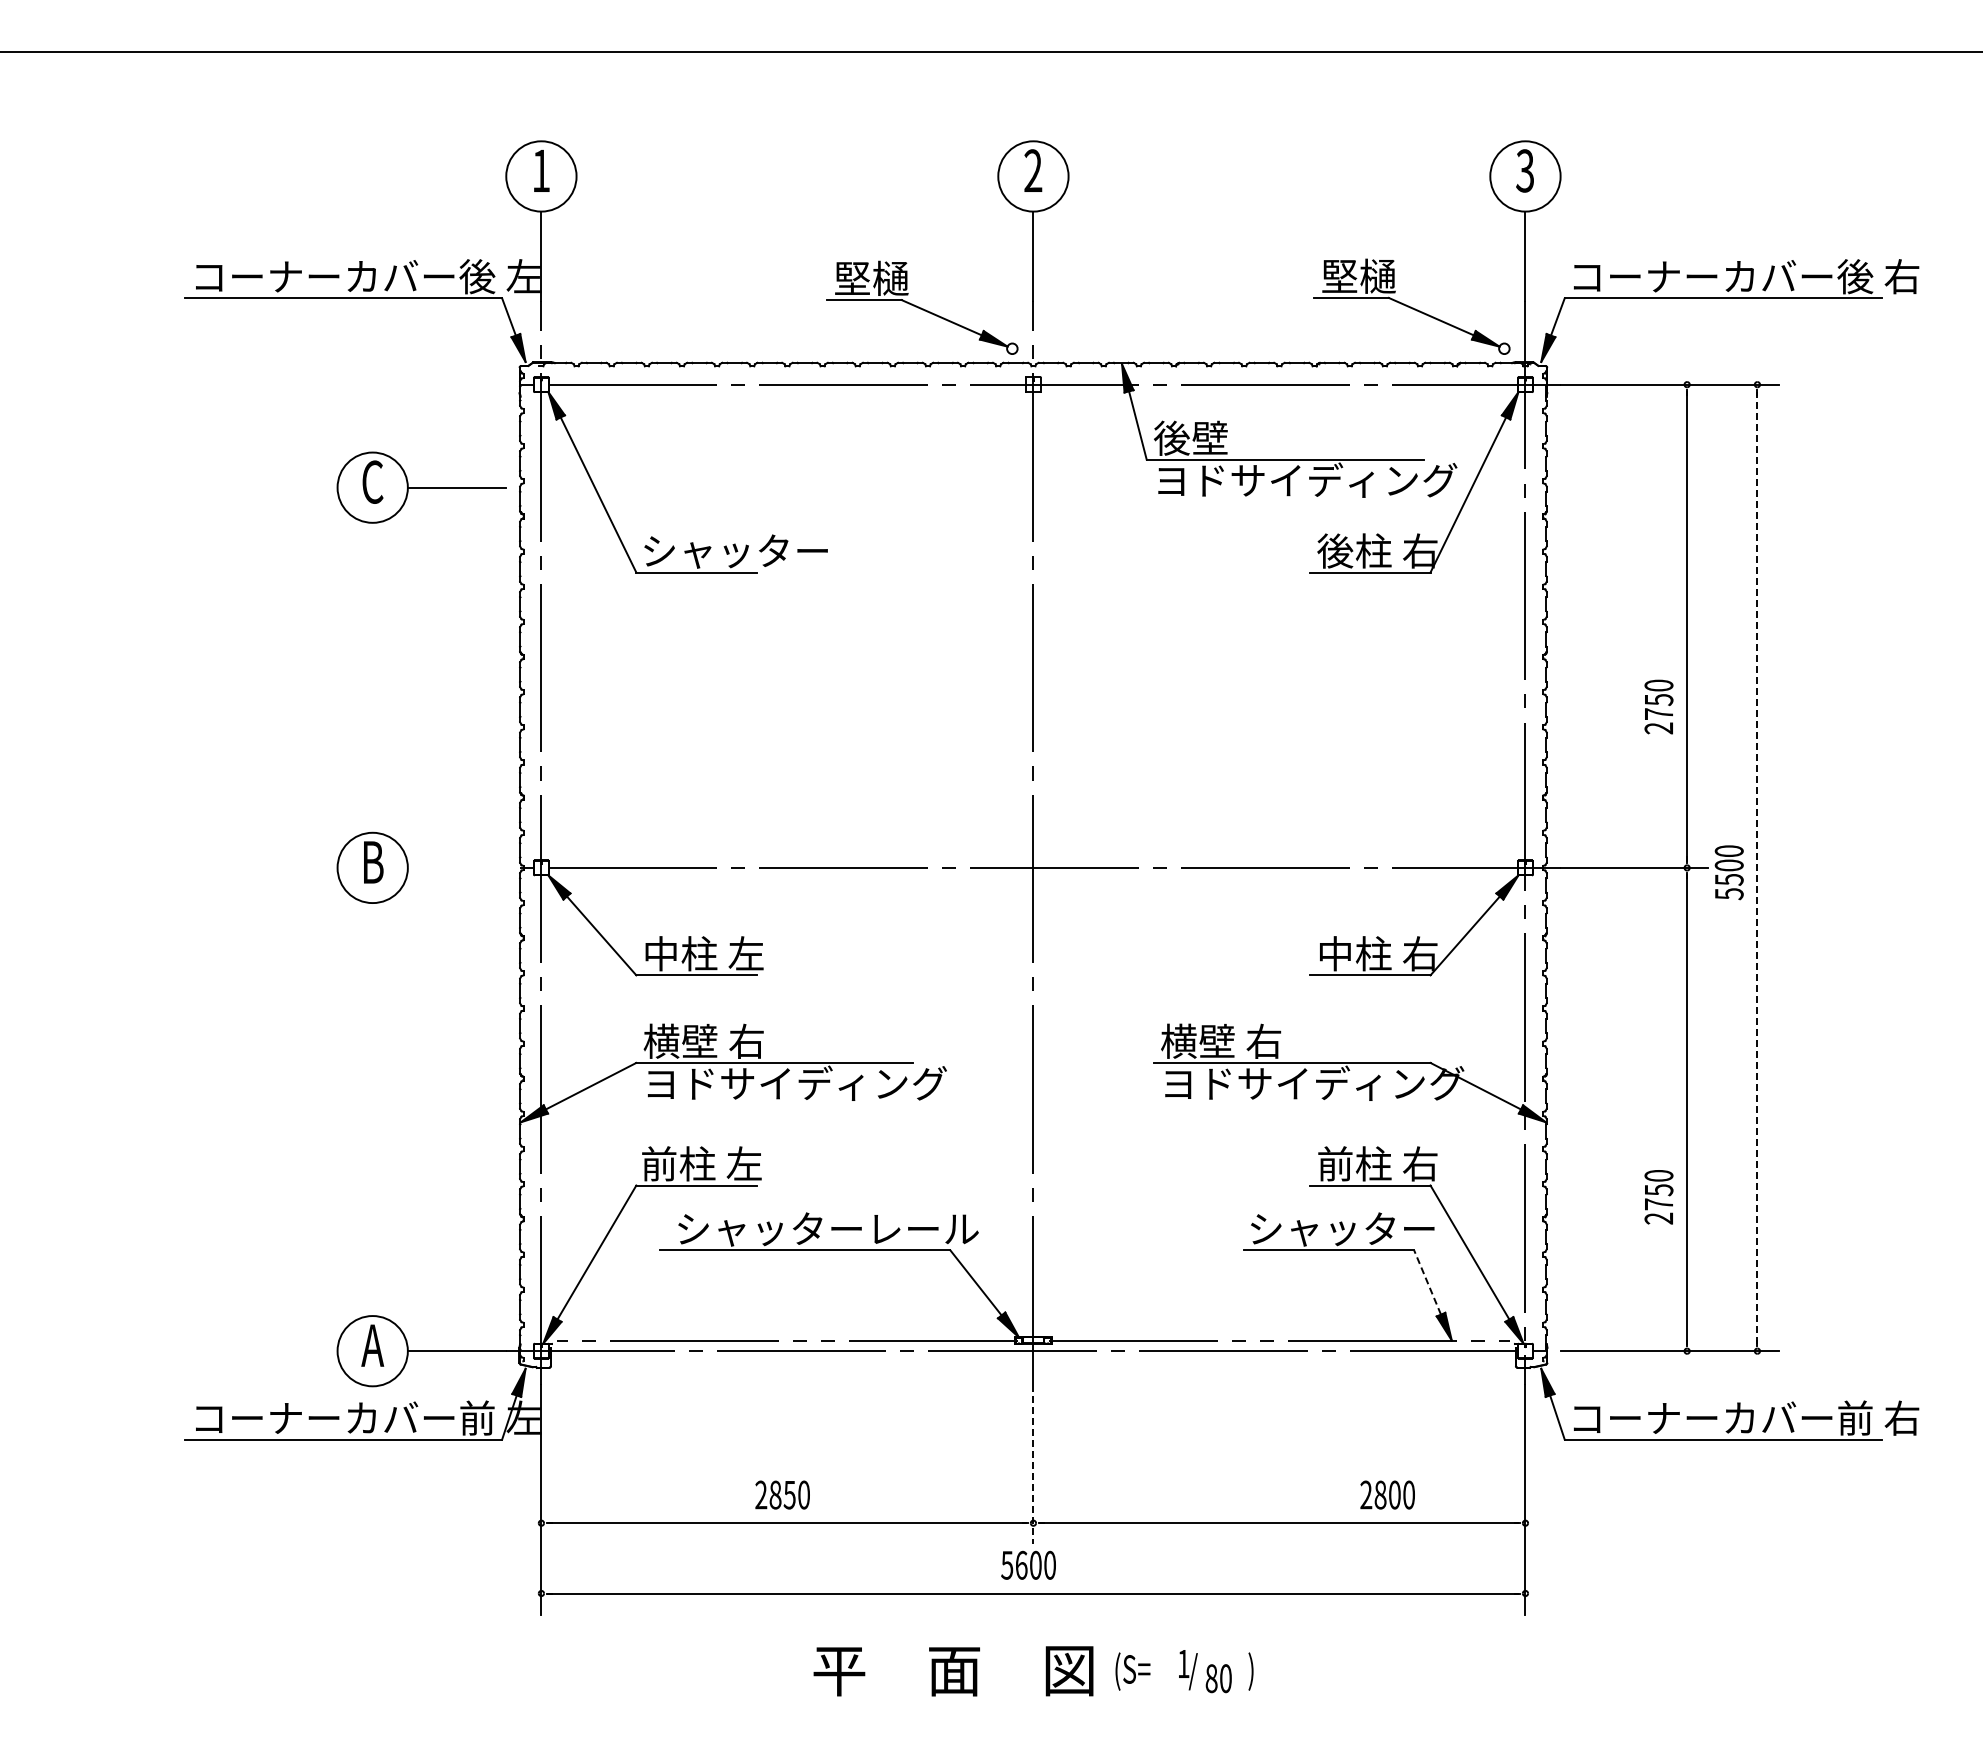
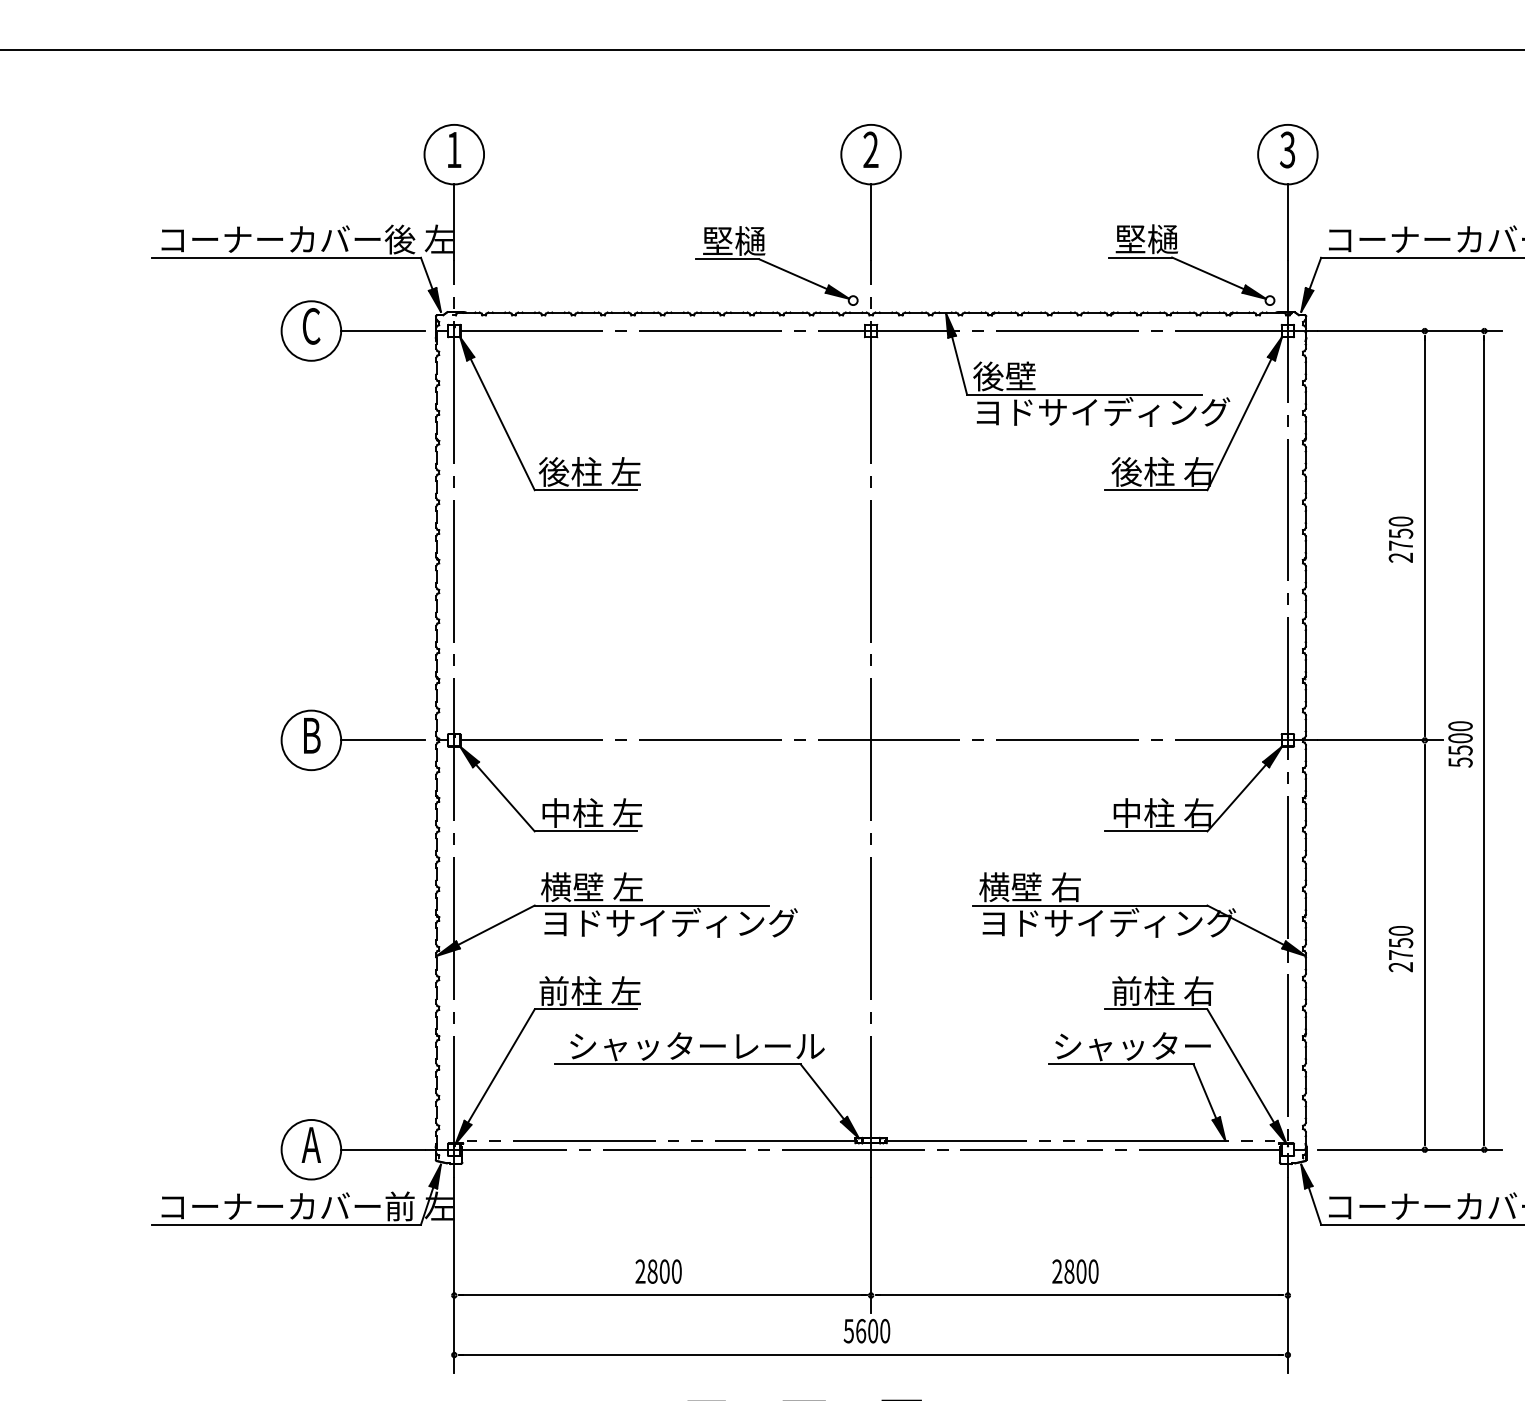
part: (421, 487) -> (352, 330), moved
text: (734, 550) -> (617, 471), シャッター -> 後柱 左
text: (1658, 706) -> (1400, 539), moved
line: (456, 867) -> (382, 740), added
line: (1757, 867) -> (1484, 740), dashed -> solid
text: (746, 1040) -> (628, 886), 横壁 右 -> 横壁 左
text: (1658, 1197) -> (1400, 949), moved
line: (1427, 1282) -> (1204, 1091), dashed -> solid
line: (1033, 1464) -> (871, 1245), dashed -> solid
text: (789, 1494) -> (664, 1271), 2850 -> 2800
text: (1387, 1494) -> (1075, 1271), moved

